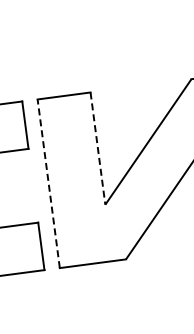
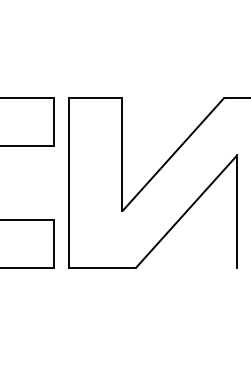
line: (98, 148) -> (122, 154), dashed -> solid
line: (49, 183) -> (69, 182), dashed -> solid

